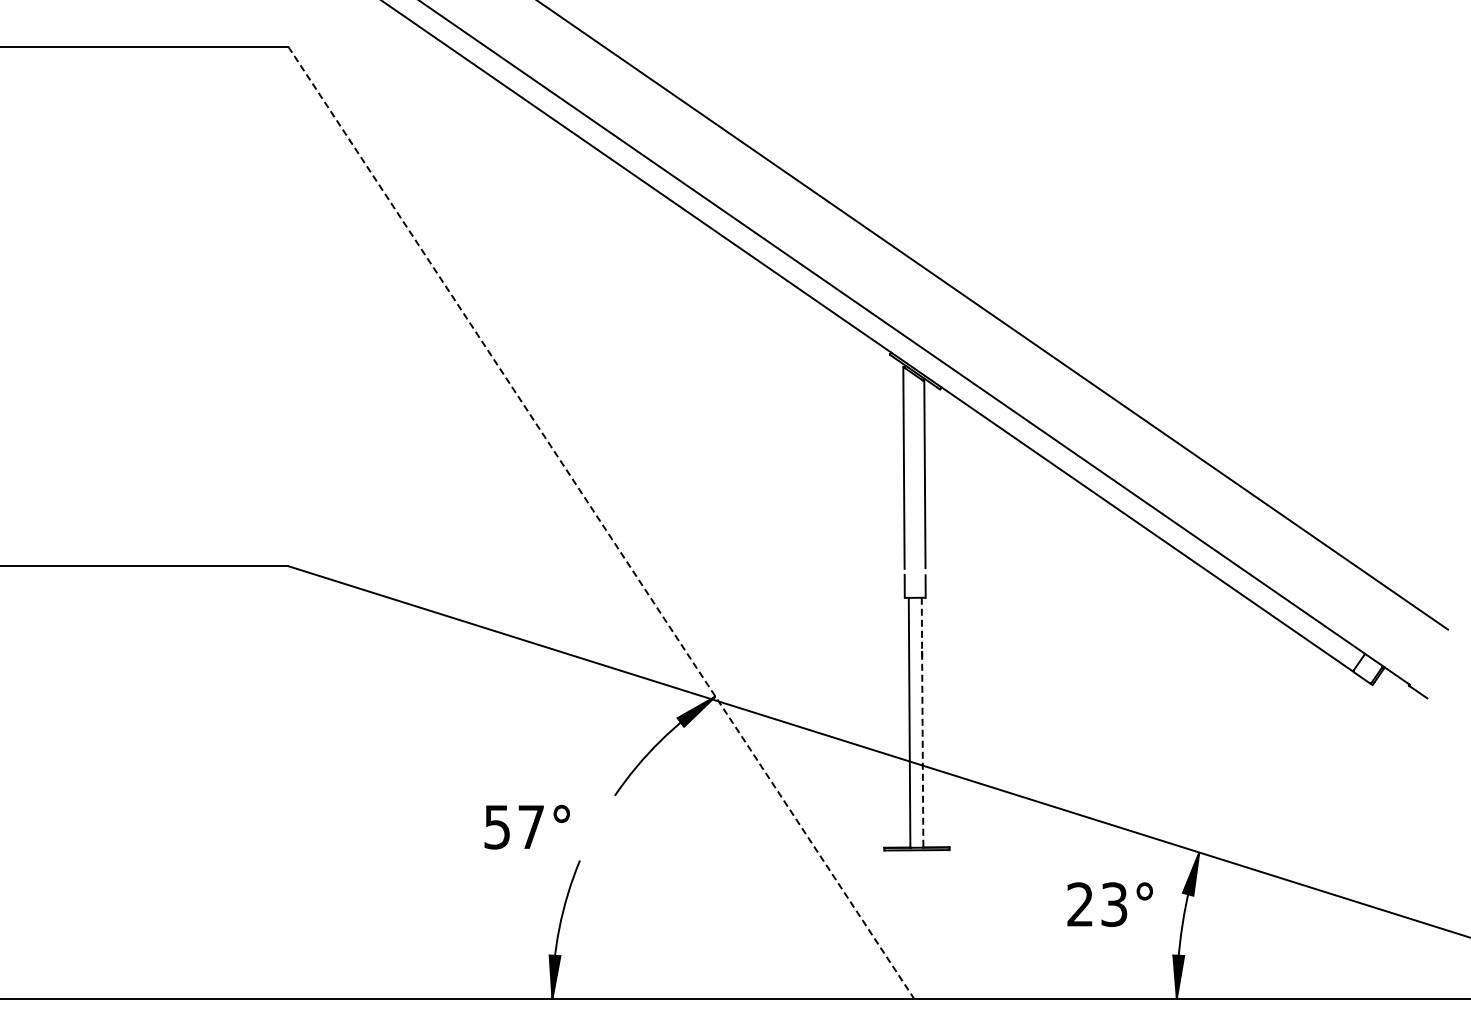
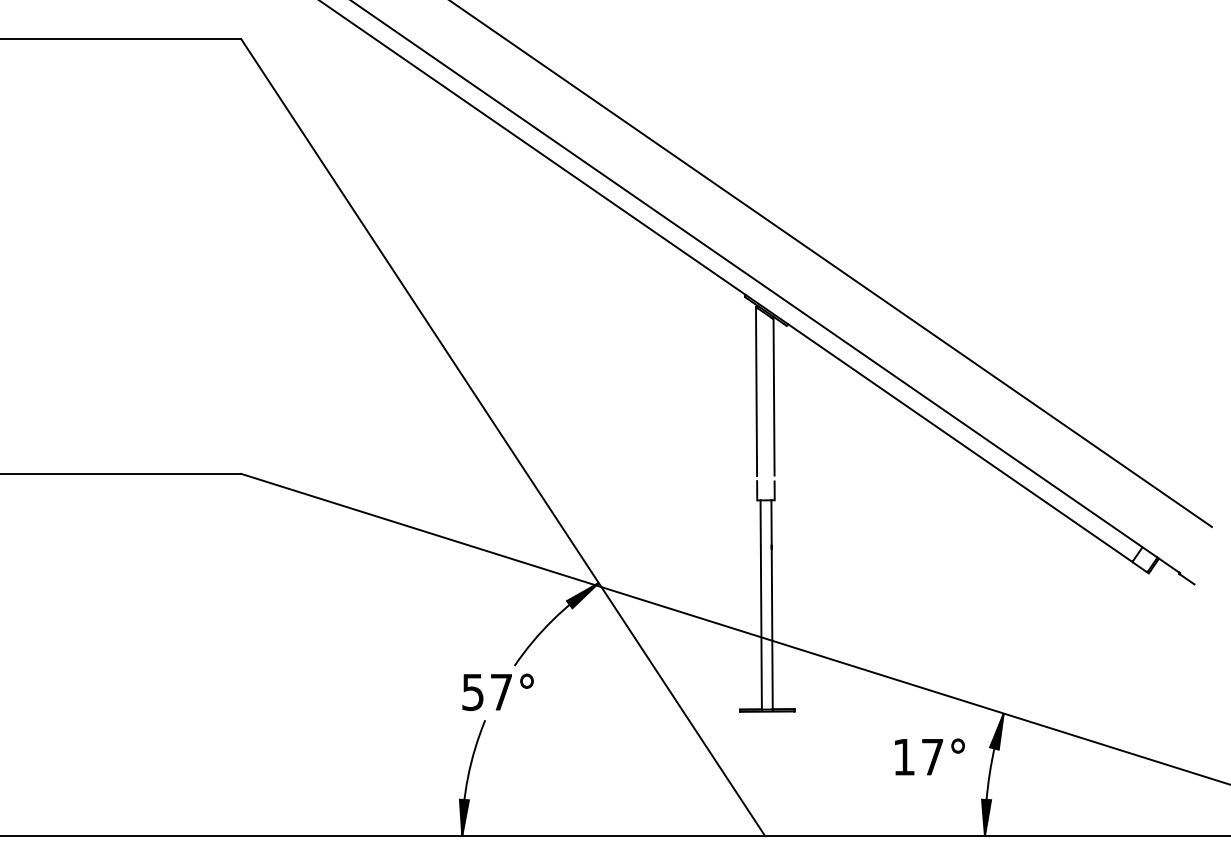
line: (601, 522) -> (503, 437), dashed -> solid
line: (922, 722) -> (772, 604), dashed -> solid
text: (526, 826) -> (497, 691), moved
text: (1097, 904) -> (918, 757), 23° -> 17°

